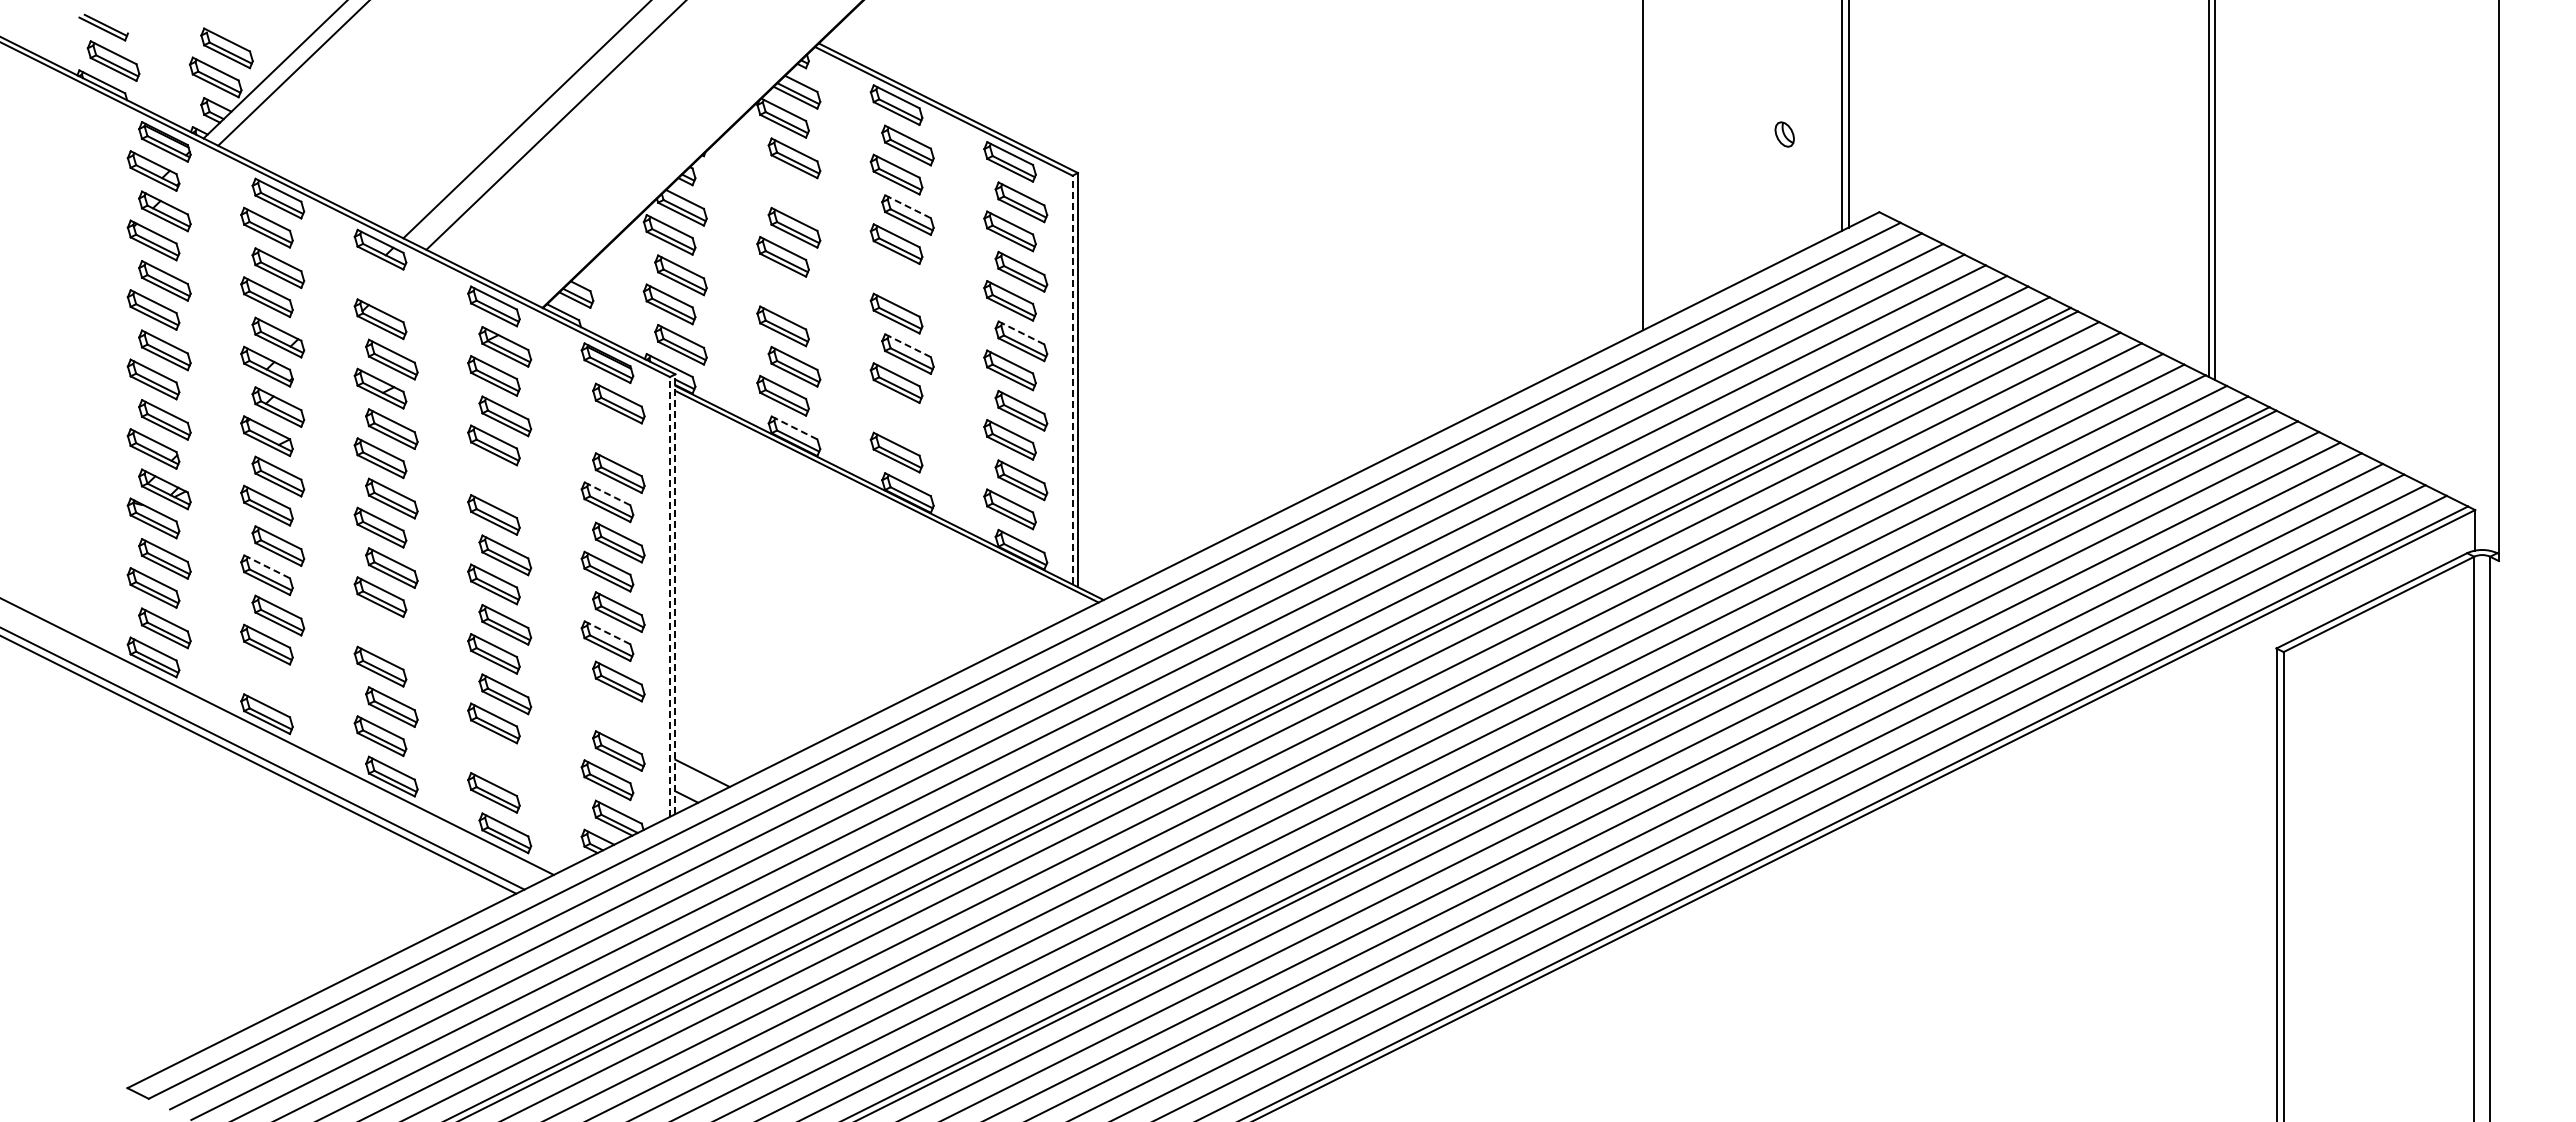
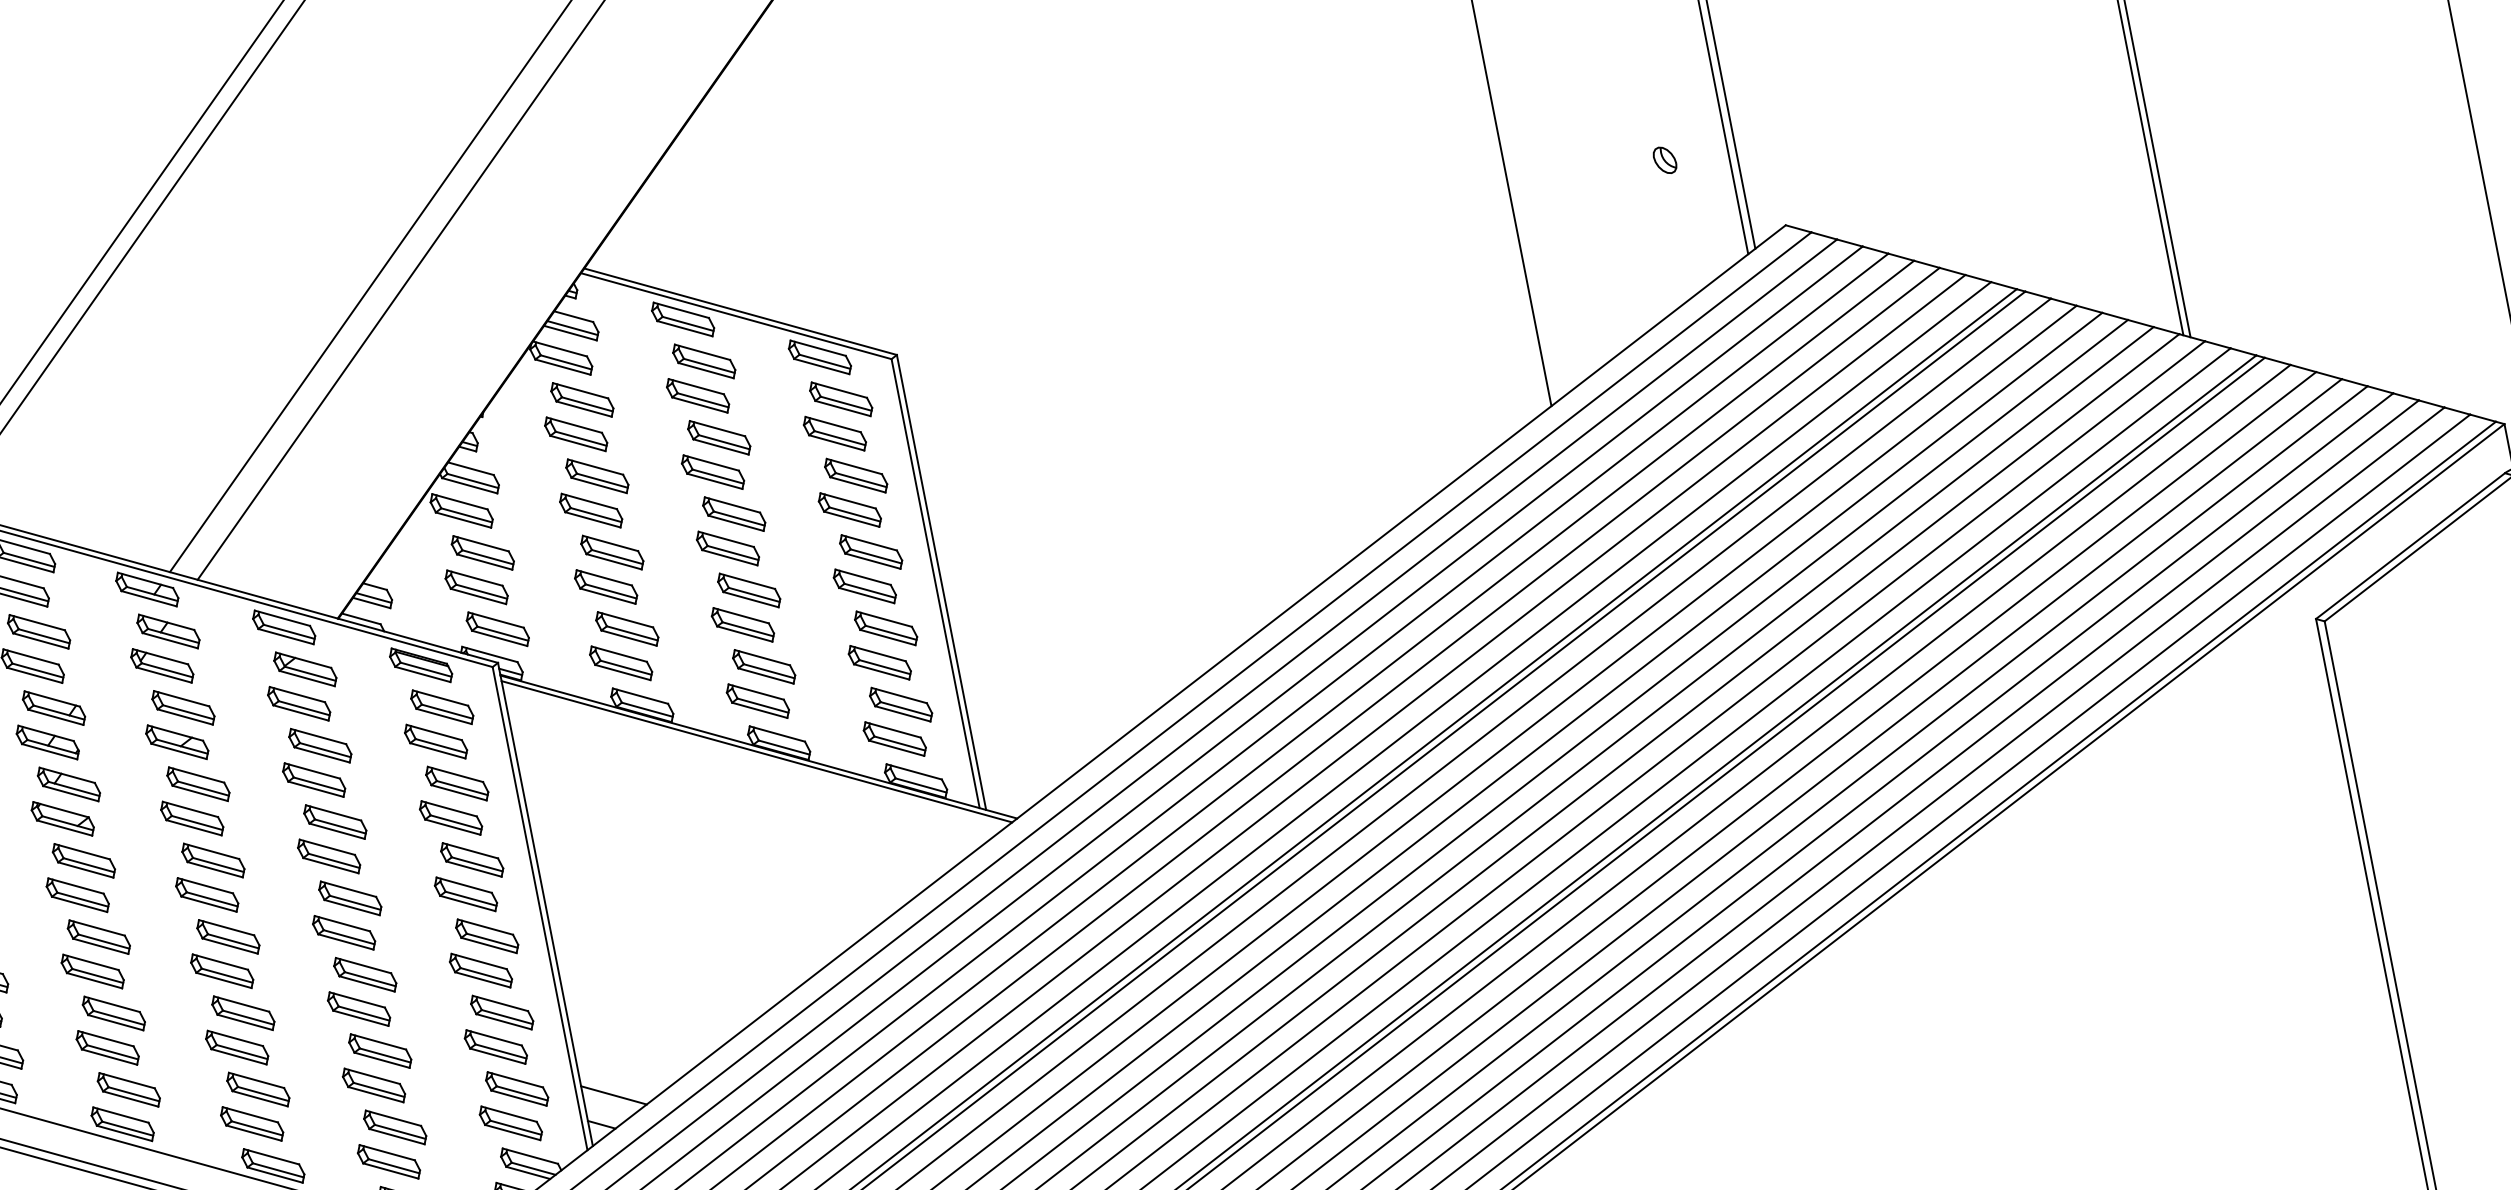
part: (782, 187) -> (575, 434), added
line: (908, 206) -> (717, 428), dashed -> solid
part: (907, 284) -> (733, 514), added
part: (391, 289) -> (167, 630), added
part: (794, 297) -> (612, 552), added
line: (1021, 332) -> (869, 542), dashed -> solid
line: (908, 345) -> (747, 580), dashed -> solid
line: (1072, 379) -> (935, 582), dashed -> solid
part: (907, 423) -> (763, 666), added
line: (794, 427) -> (640, 695), dashed -> solid
part: (607, 432) -> (436, 741), added
part: (505, 485) -> (335, 821), added
line: (607, 493) -> (449, 808), dashed -> solid
line: (267, 566) -> (91, 961), dashed -> solid
line: (675, 594) -> (545, 904), dashed -> solid
line: (669, 596) -> (539, 908), dashed -> solid
line: (607, 632) -> (479, 961), dashed -> solid
part: (391, 637) -> (242, 1013), added
part: (278, 684) -> (128, 1089), added
part: (607, 710) -> (495, 1046), added
part: (505, 763) -> (395, 1127), added

